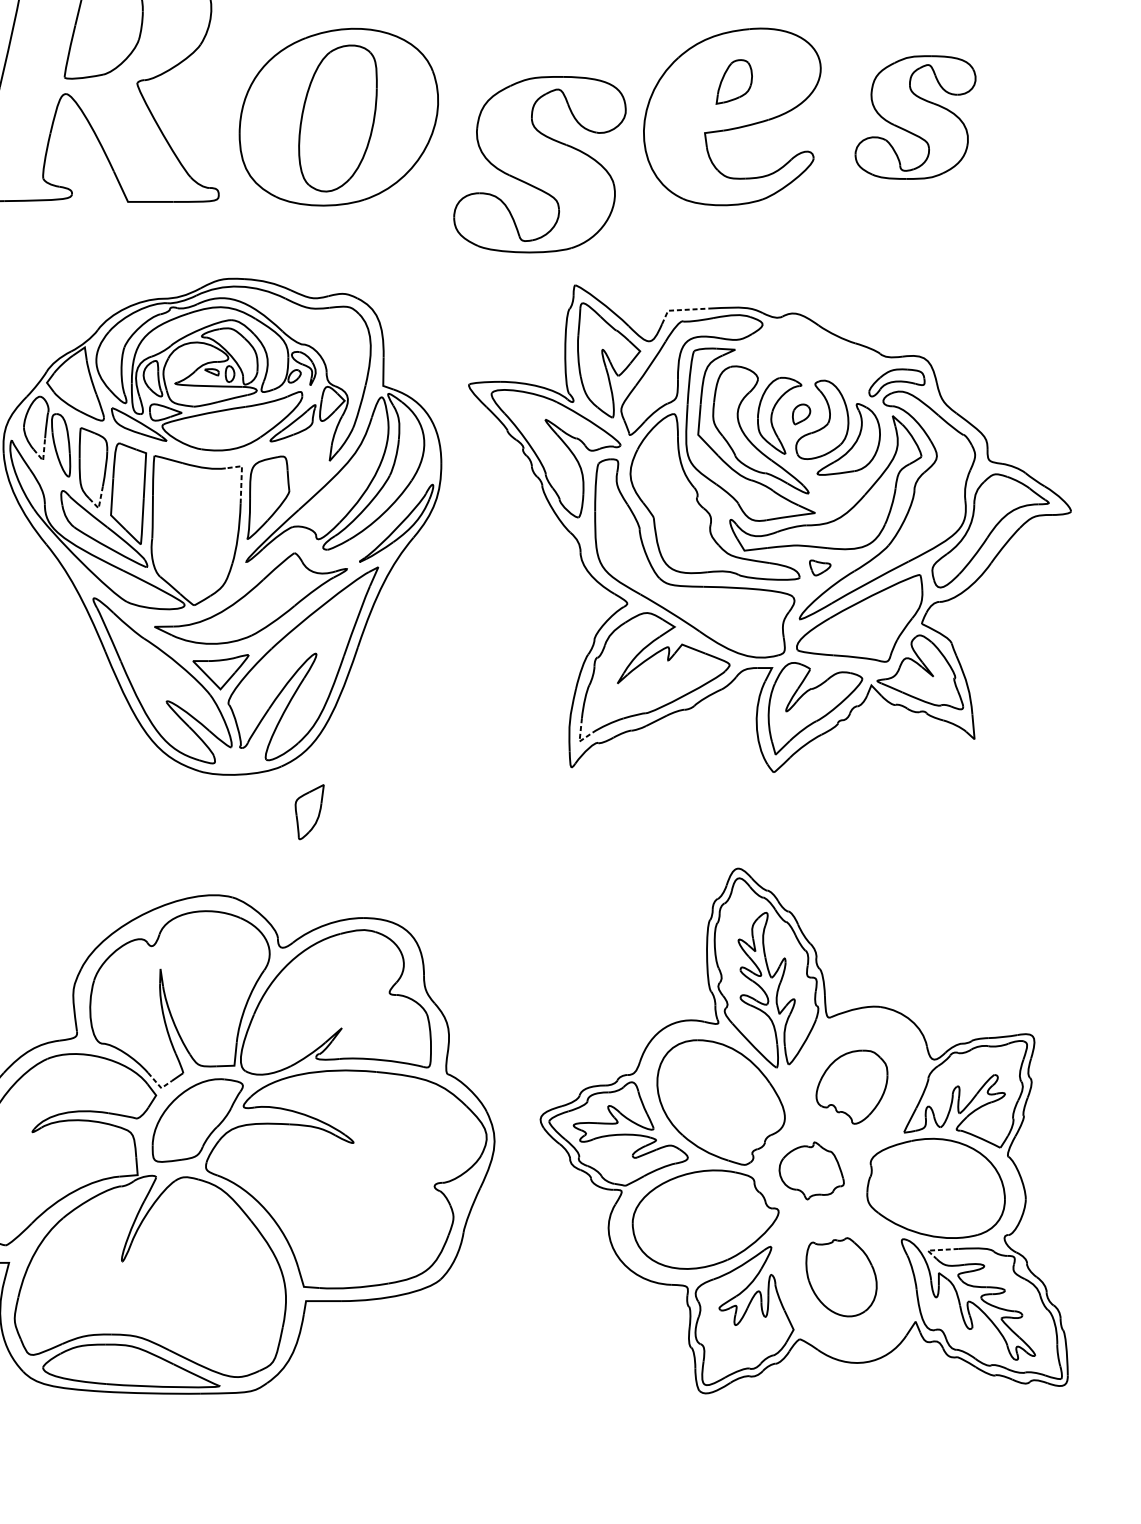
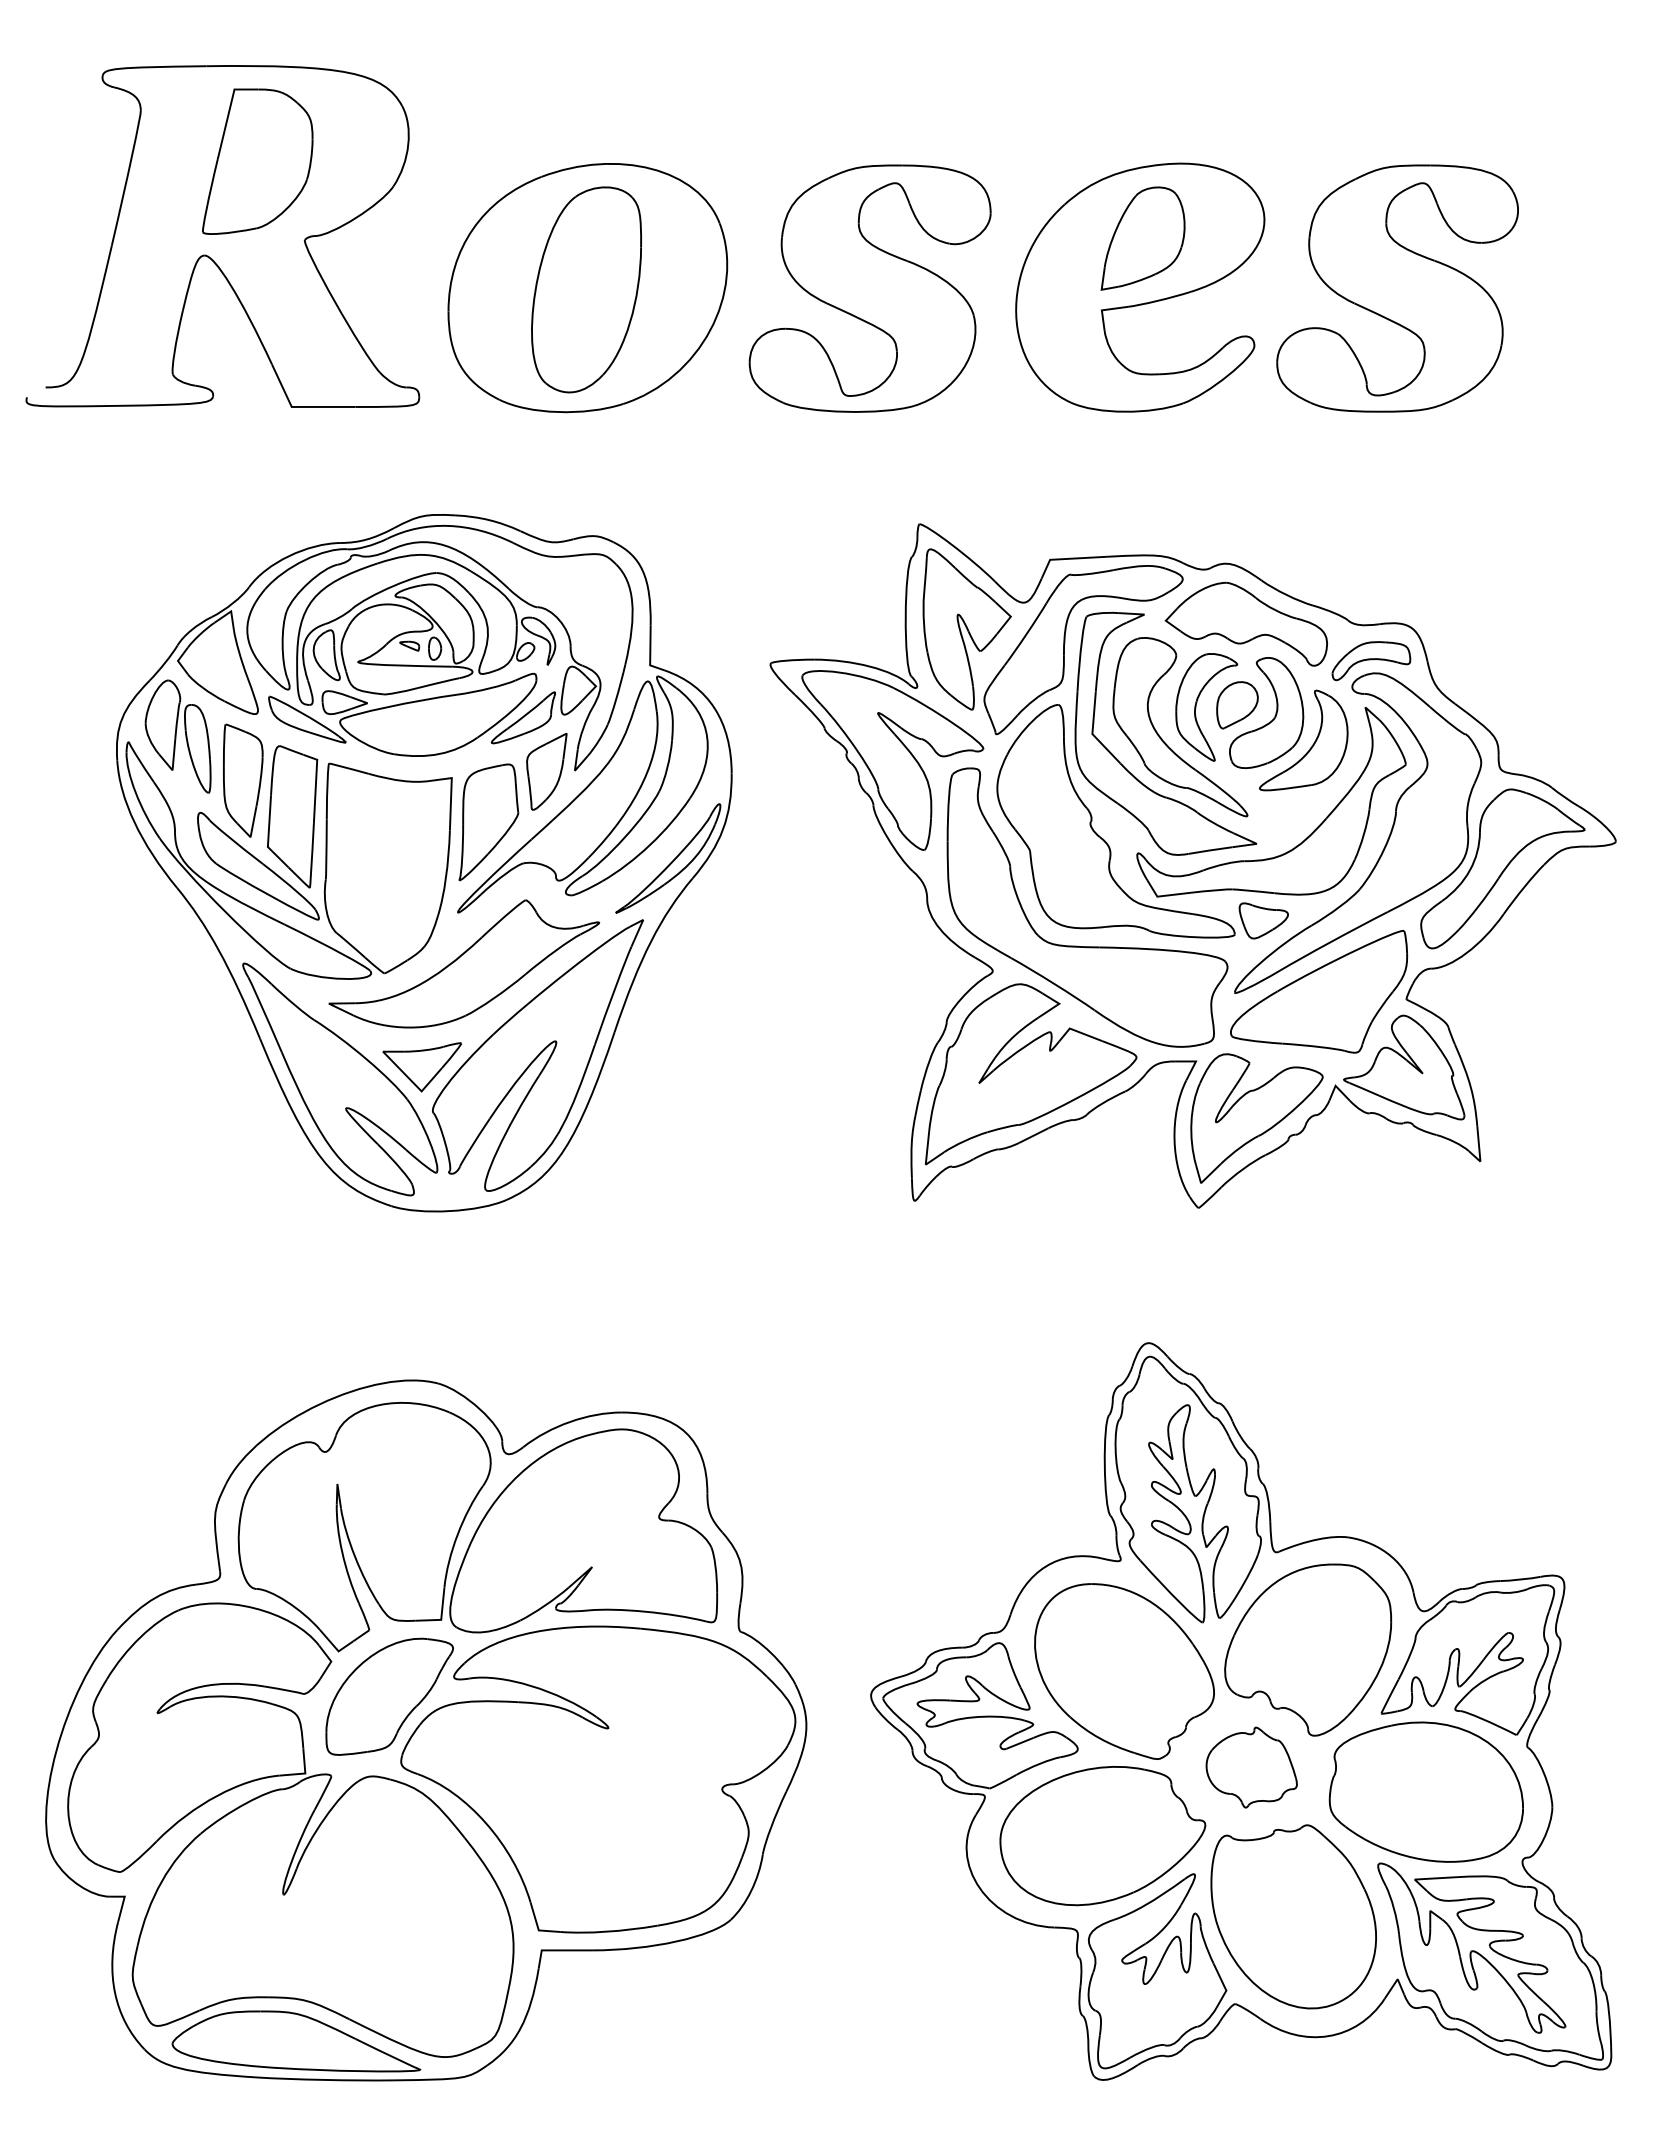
part: (733, 81) -> (1142, 238), size x1.67
part: (915, 117) -> (1397, 288), size x1.43
part: (539, 164) -> (869, 288), moved
line: (680, 309) -> (1067, 558), dashed -> solid
part: (807, 356) -> (1246, 623), added
part: (801, 414) -> (1237, 705), size x1.67
line: (43, 457) -> (173, 765), dashed -> solid
line: (241, 475) -> (451, 791), dashed -> solid
line: (99, 504) -> (251, 831), dashed -> solid
part: (820, 567) -> (1263, 920), size x1.67
line: (580, 738) -> (926, 1160), dashed -> solid
part: (309, 811) -> (546, 771), moved
line: (159, 1085) -> (335, 1647), dashed -> solid
part: (852, 1086) -> (1308, 1649), size x1.67
line: (936, 1249) -> (1427, 1878), dashed -> solid
part: (841, 1276) -> (1293, 1916), size x1.67

